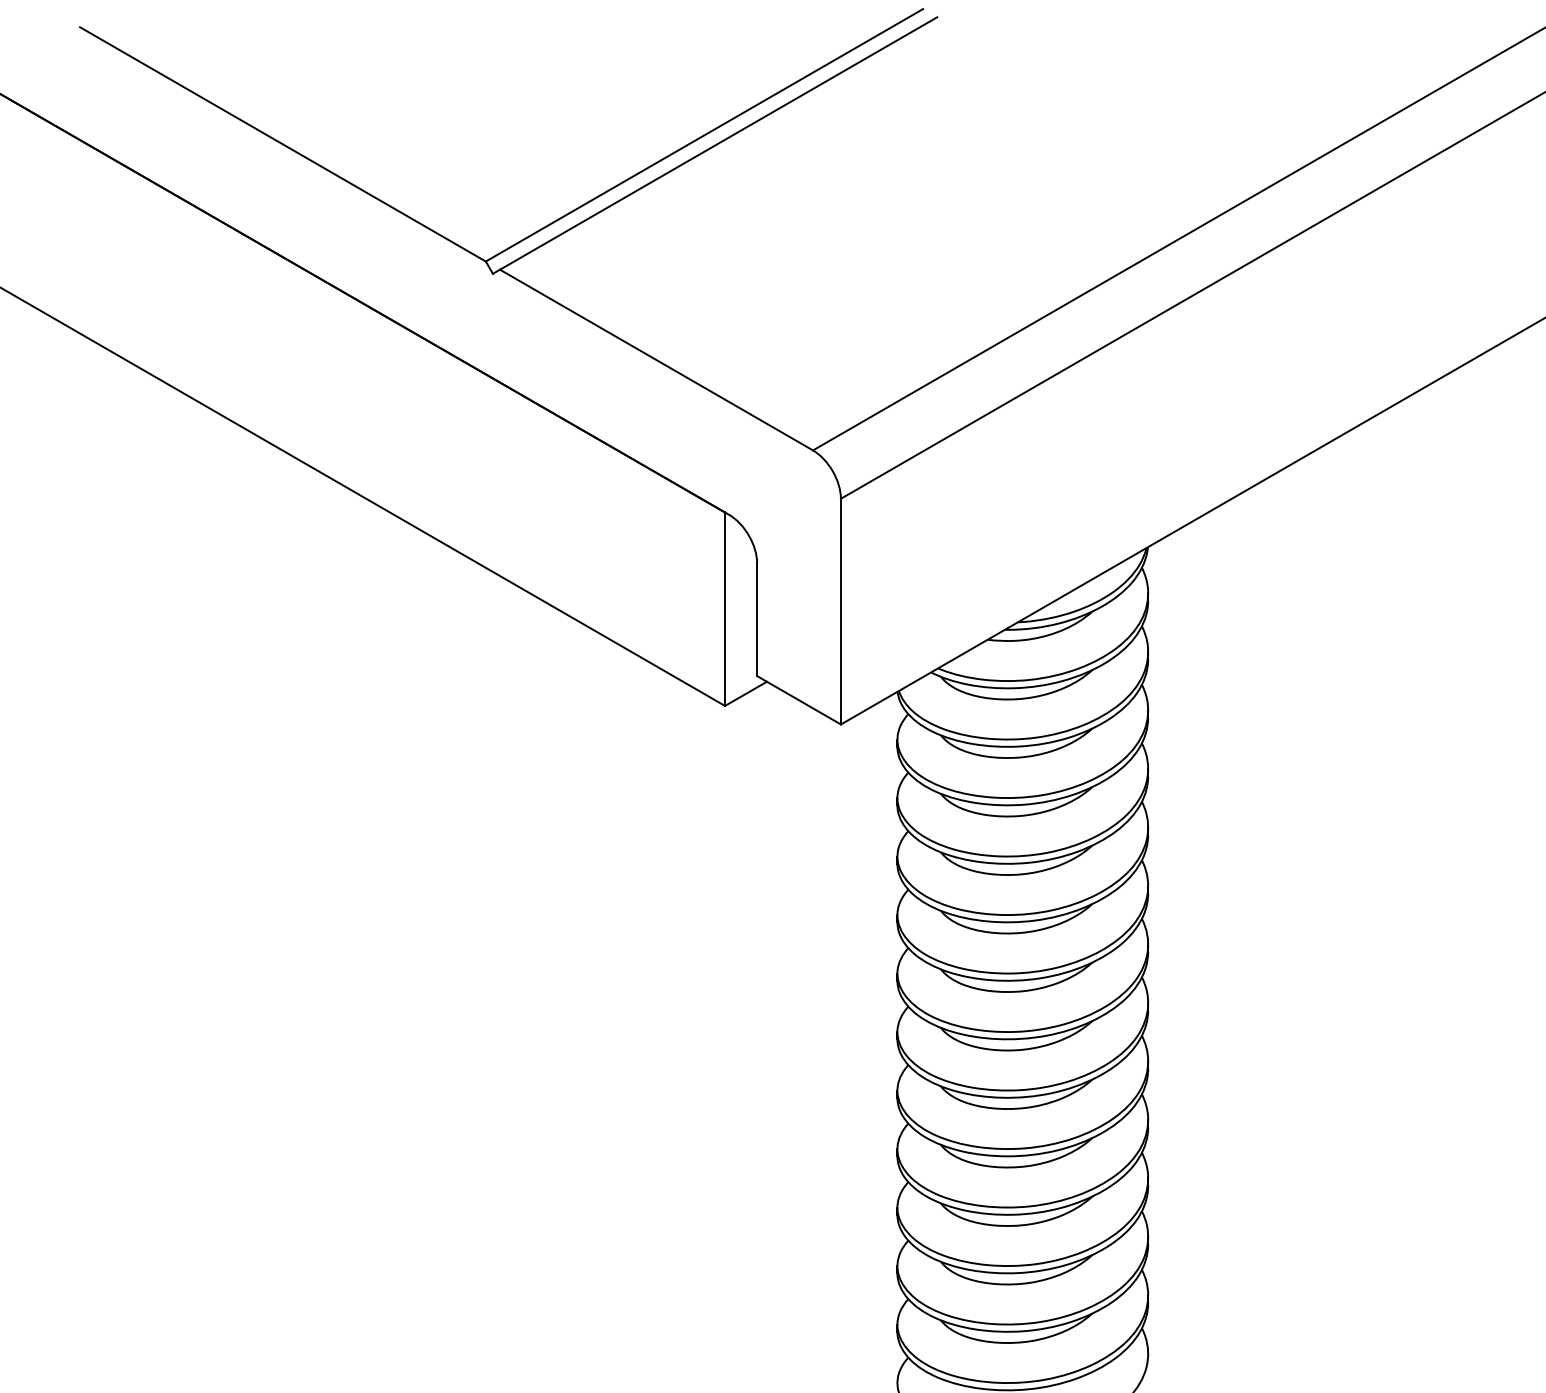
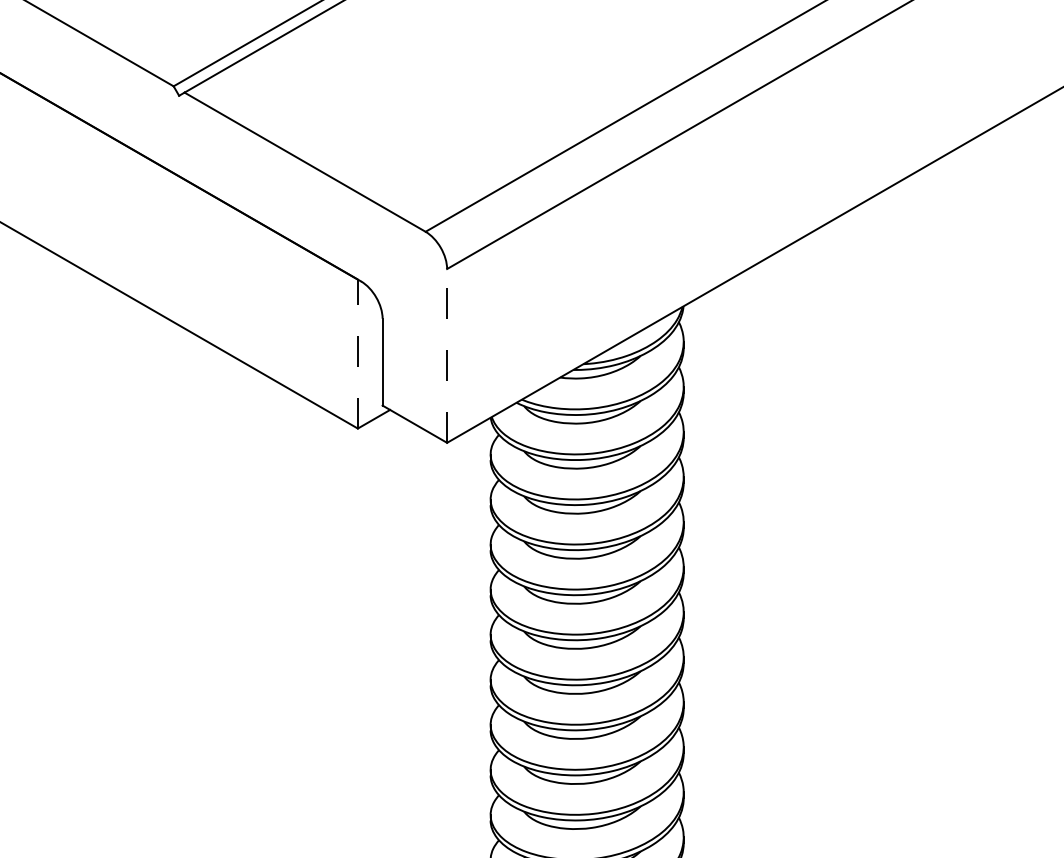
line: (725, 609) -> (358, 354), solid -> dashed
line: (840, 611) -> (446, 355), solid -> dashed

